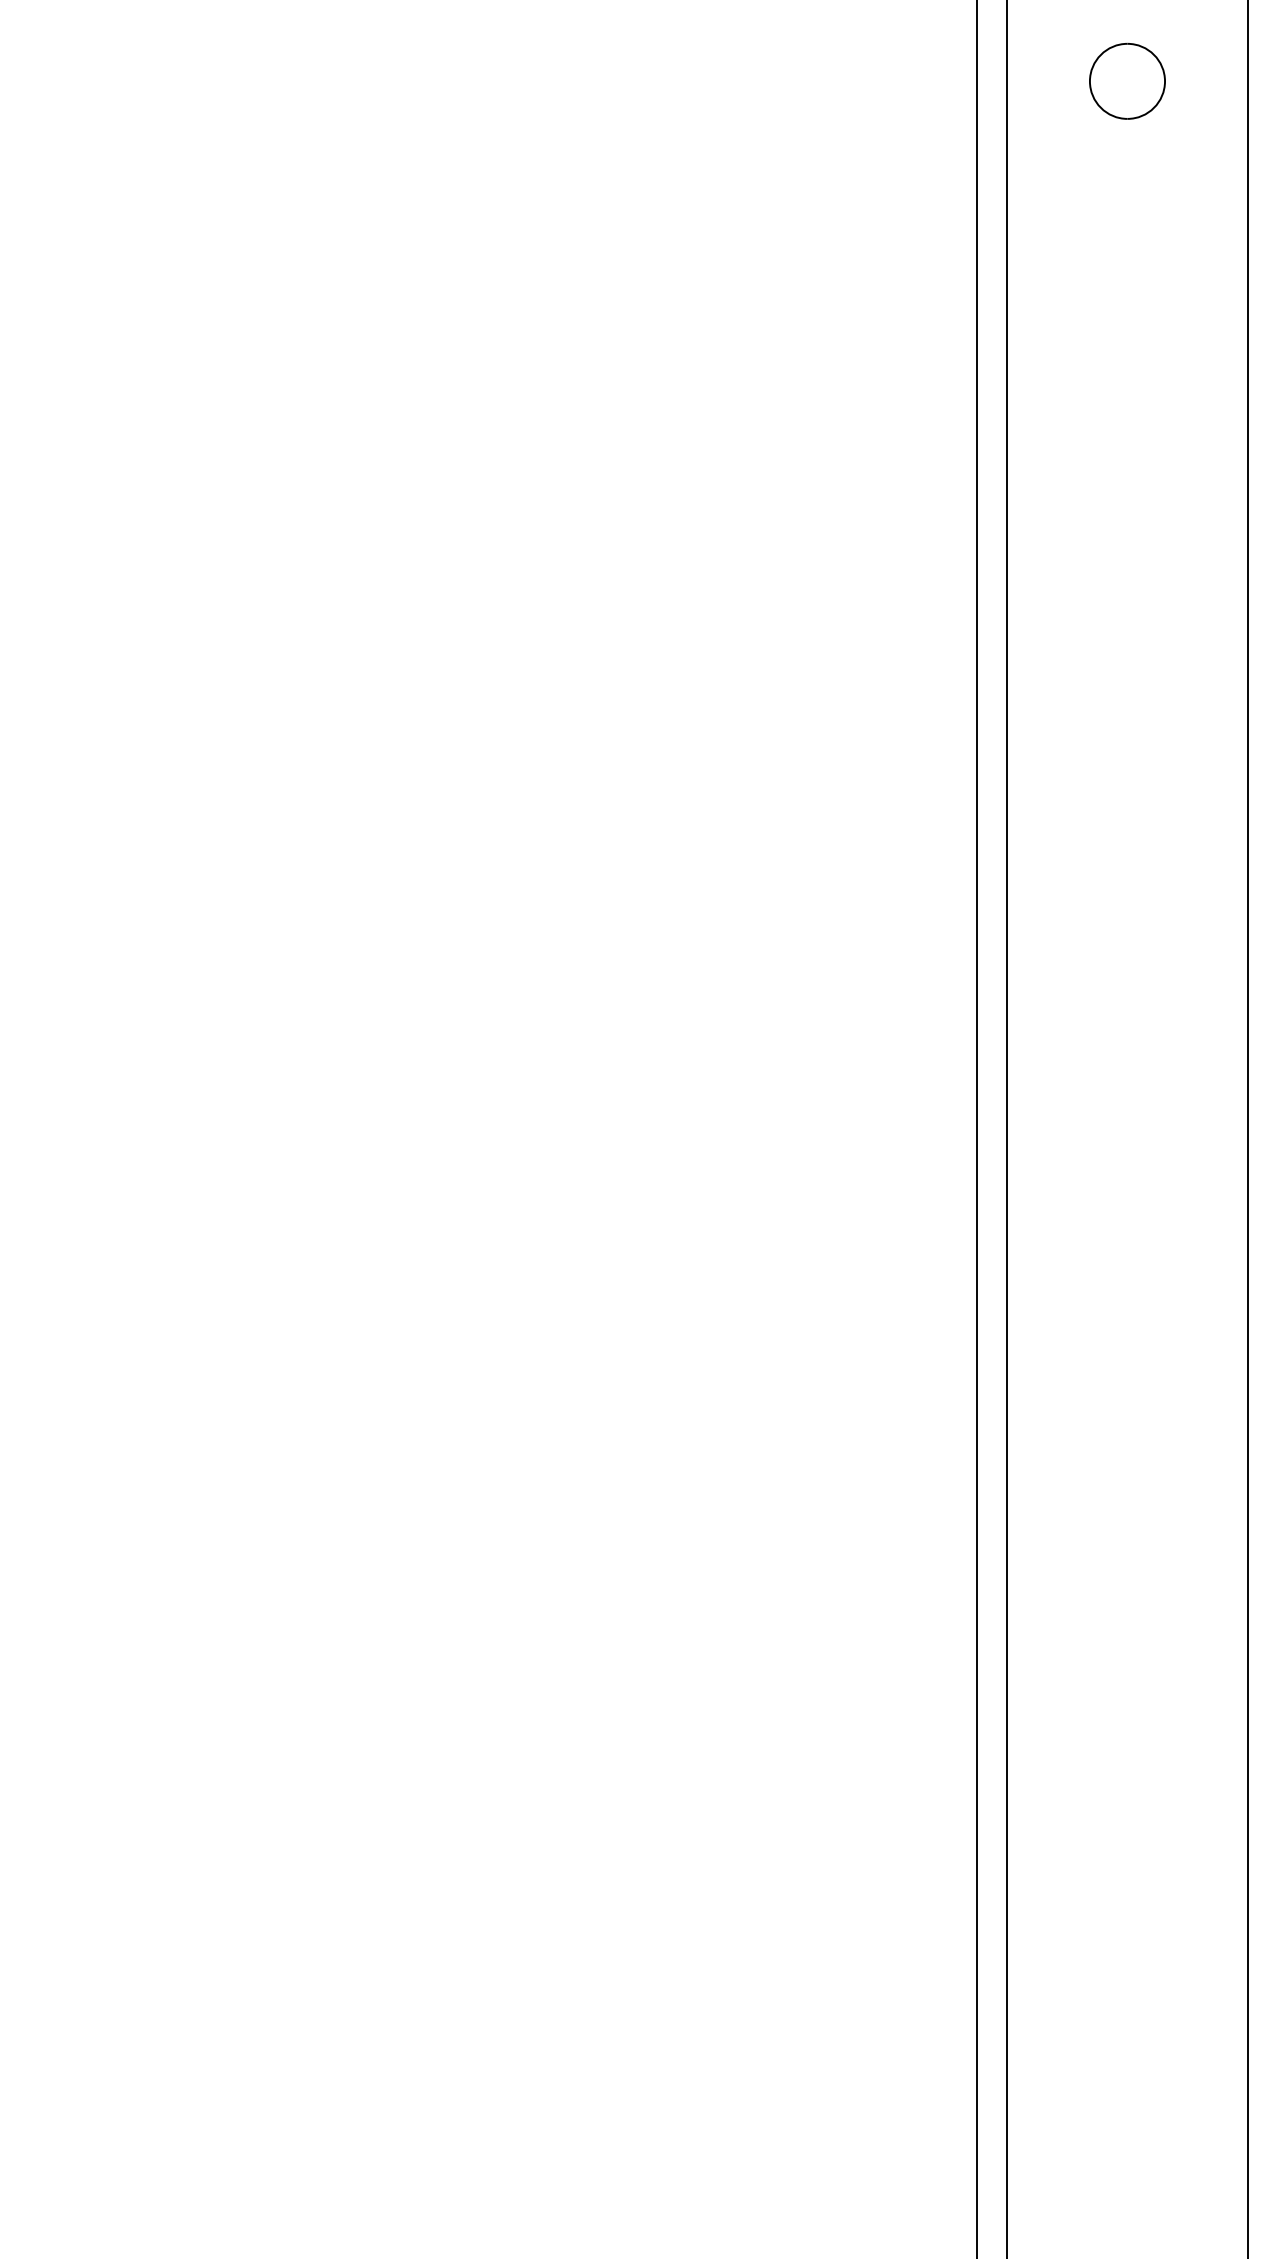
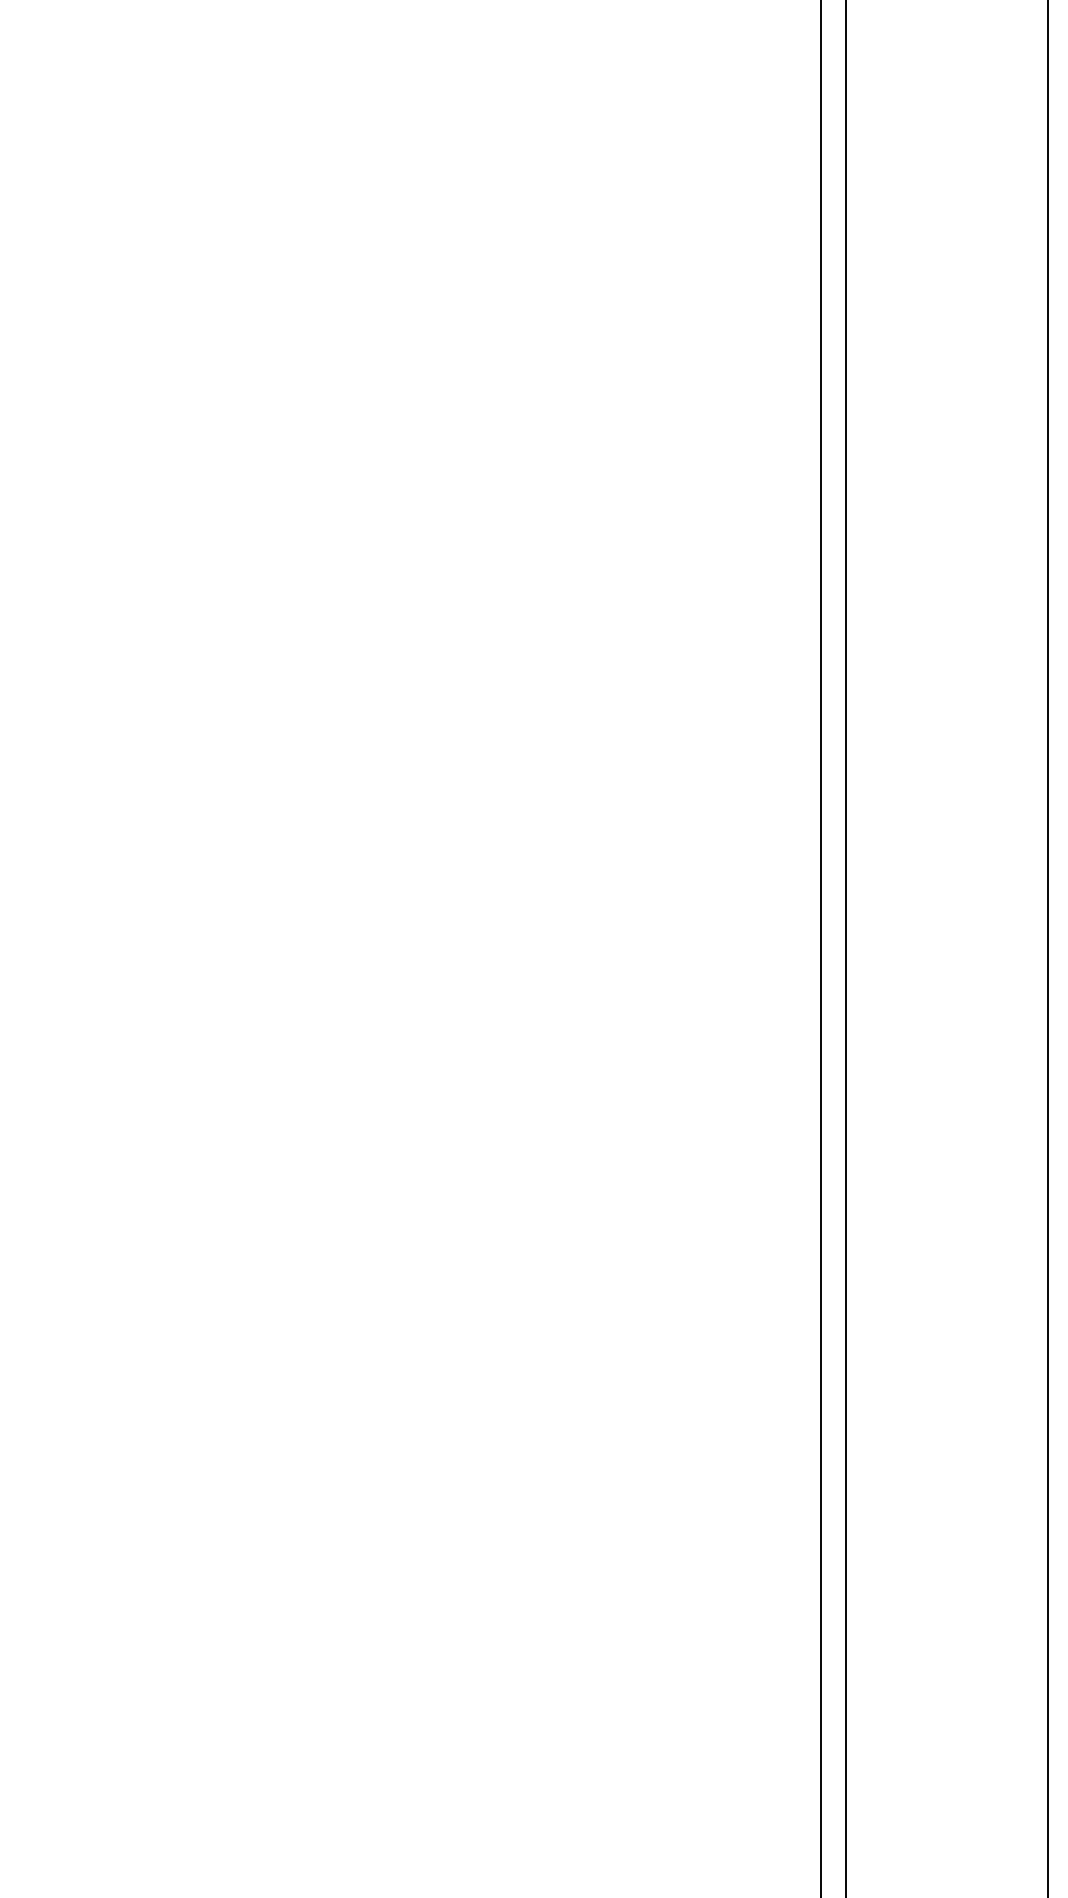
part: (1127, 80) -> (946, 67), removed

